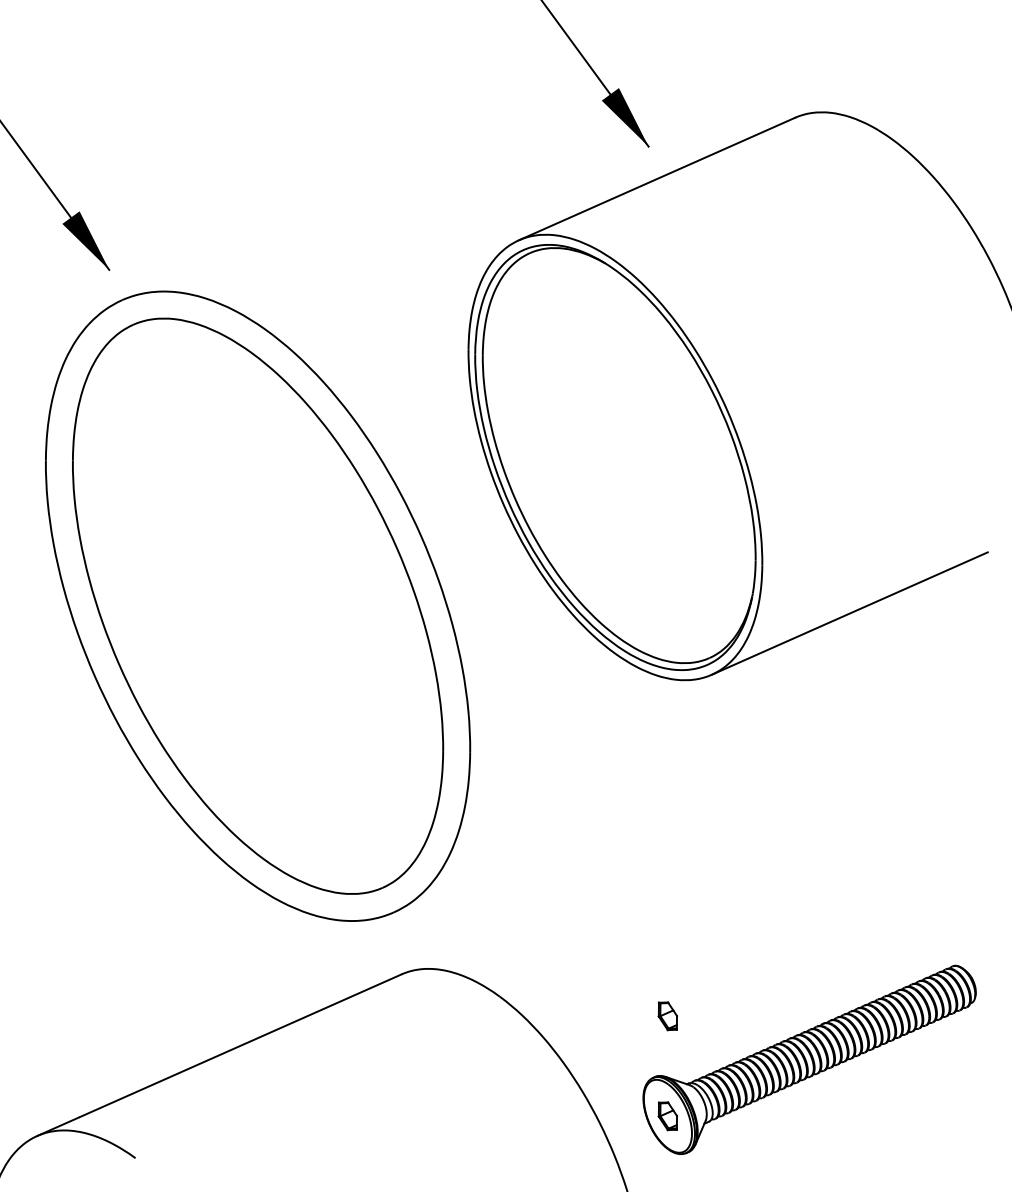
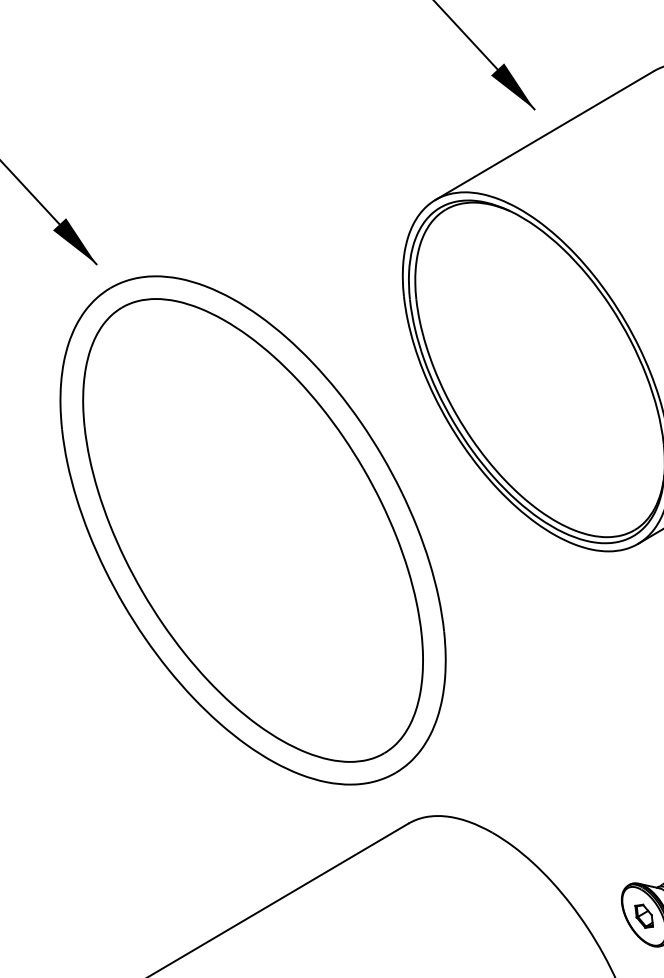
part: (667, 1016) -> (634, 833), removed

